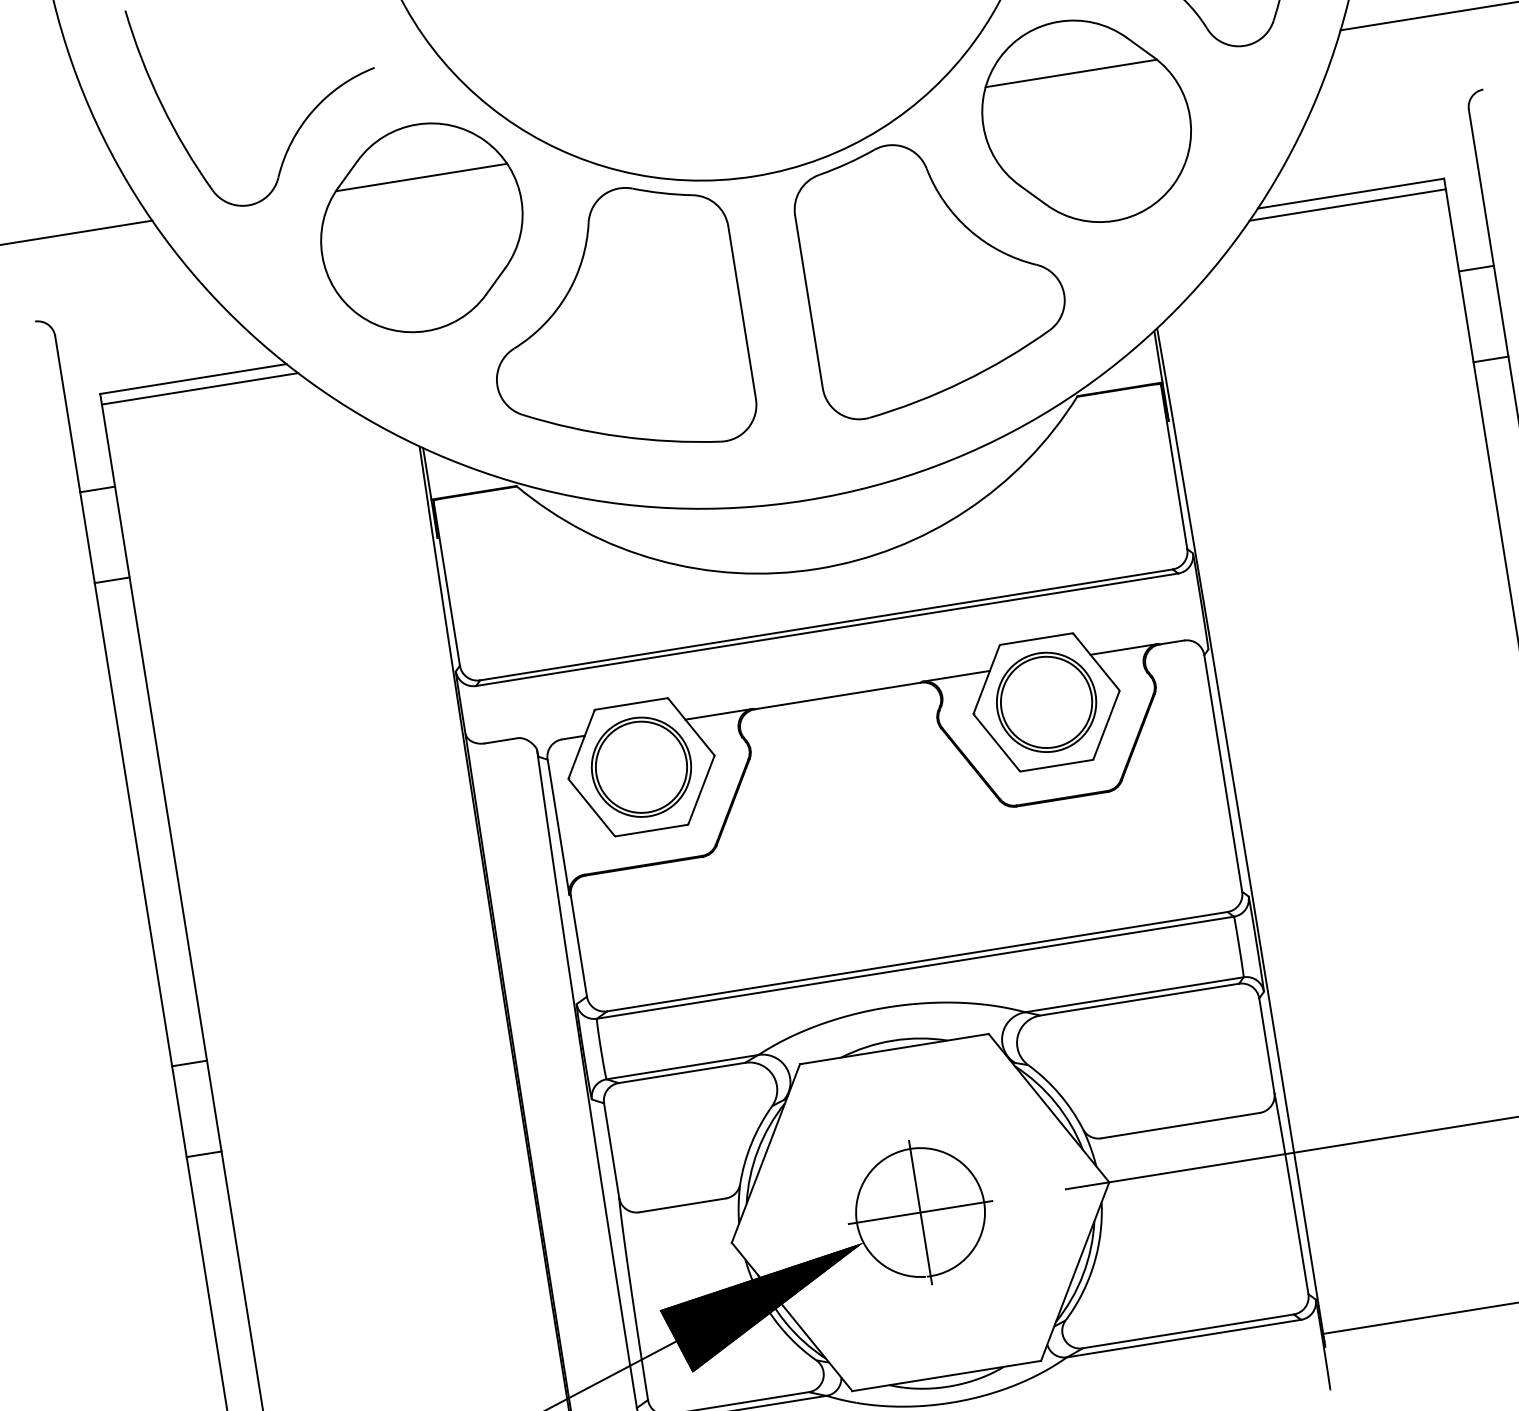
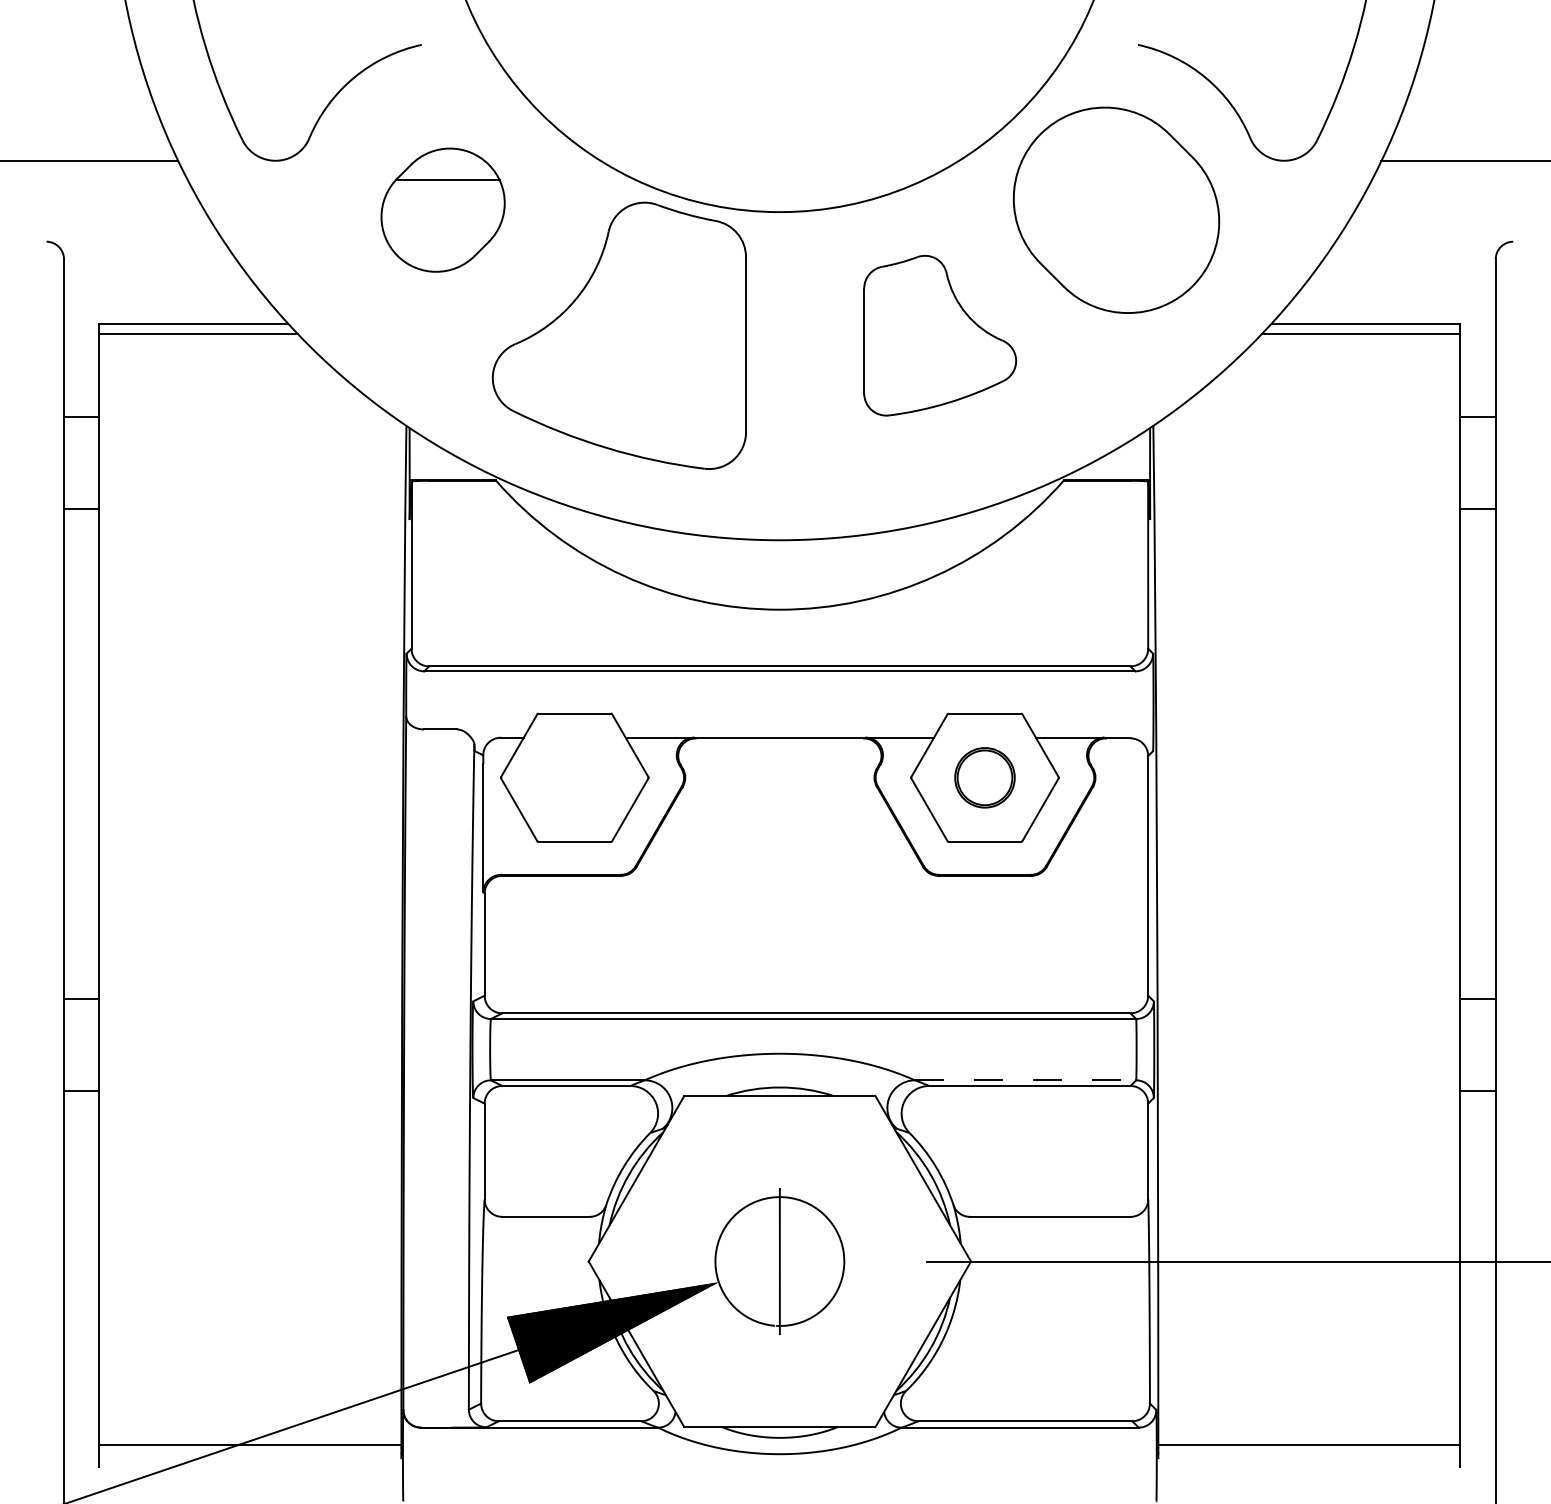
line: (1070, 73) -> (1108, 160), removed
part: (421, 227) -> (442, 209), size x0.6
part: (931, 272) -> (939, 335), size x0.6
part: (1046, 702) -> (984, 777), size x0.6
part: (641, 767) -> (574, 777), removed
line: (1134, 994) -> (1025, 1080), solid -> dashed
line: (920, 1212) -> (779, 1261), removed

